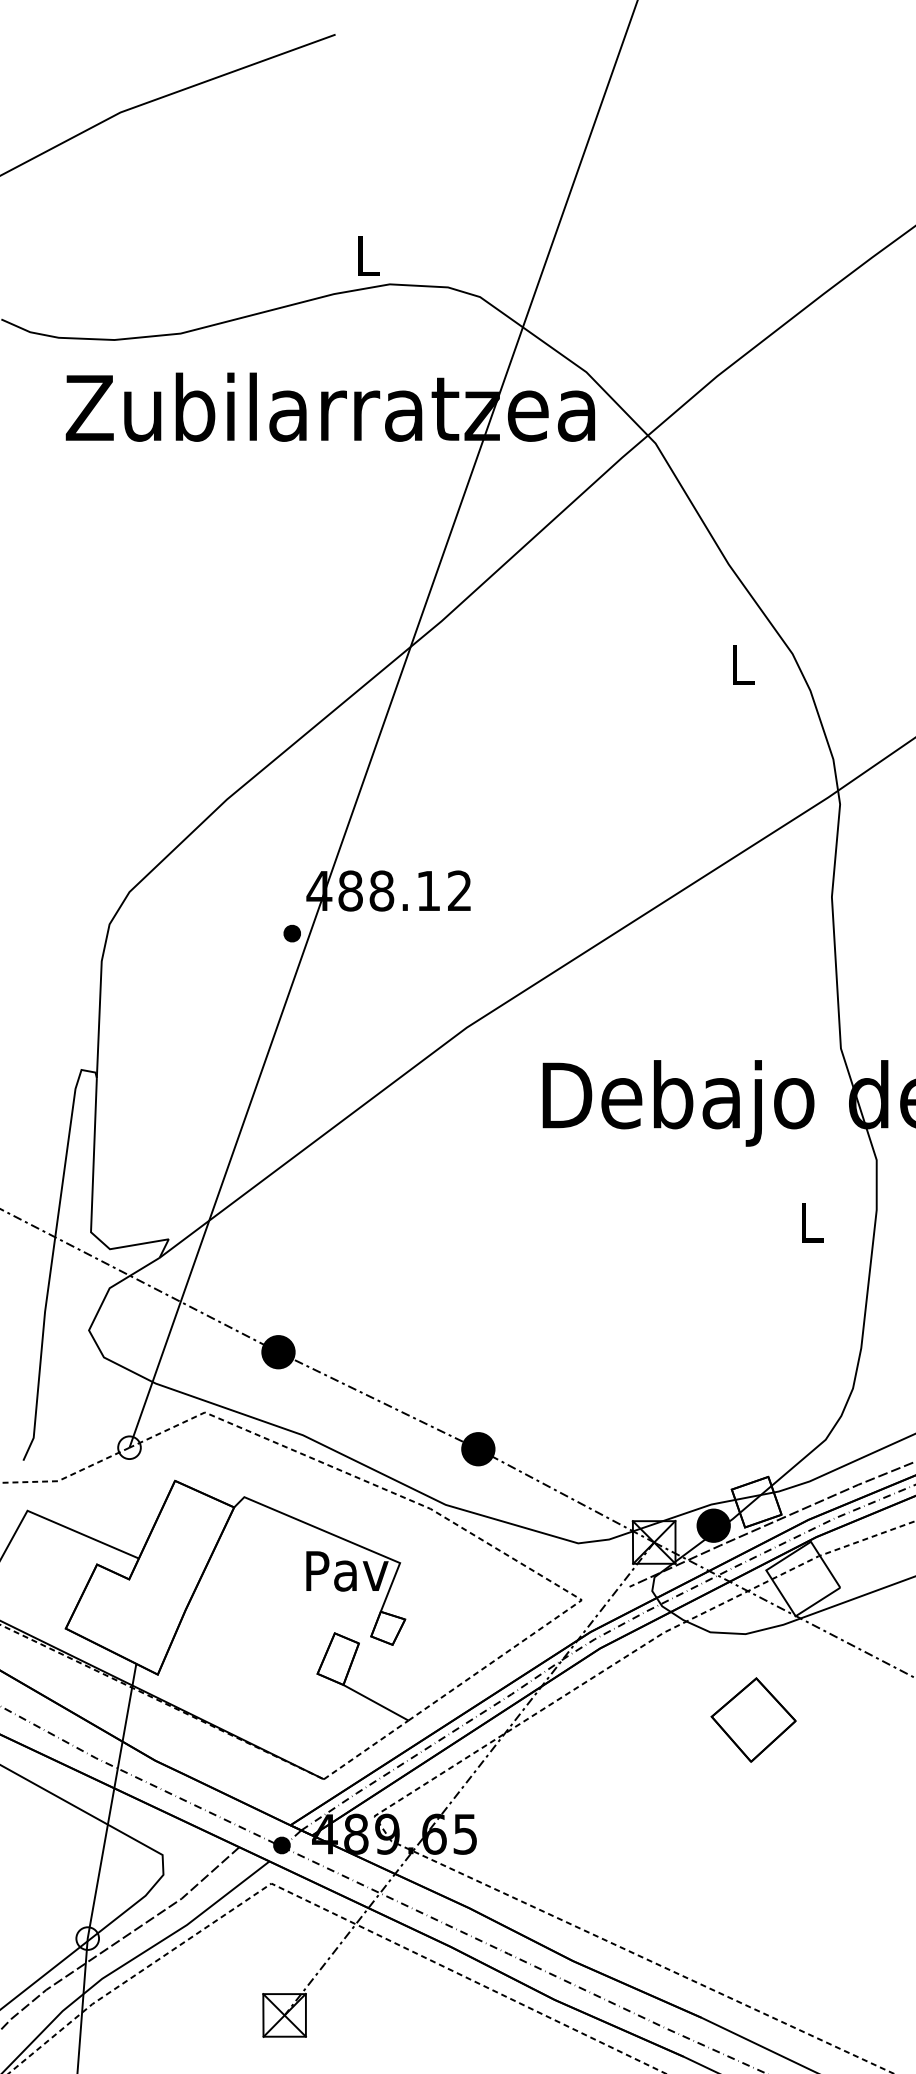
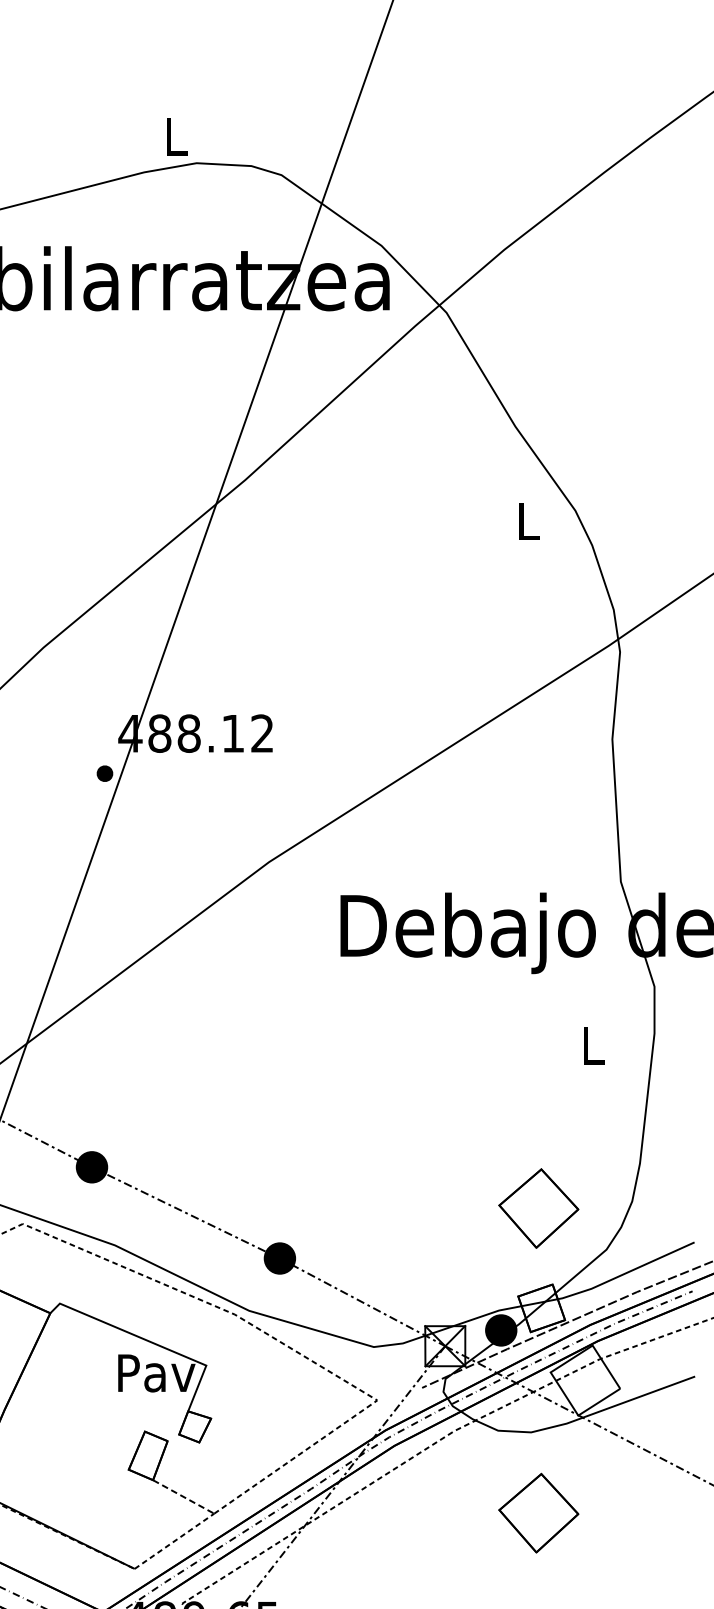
part: (753, 1395) -> (538, 1208), added
line: (376, 1703) -> (184, 1497), solid -> dashed

